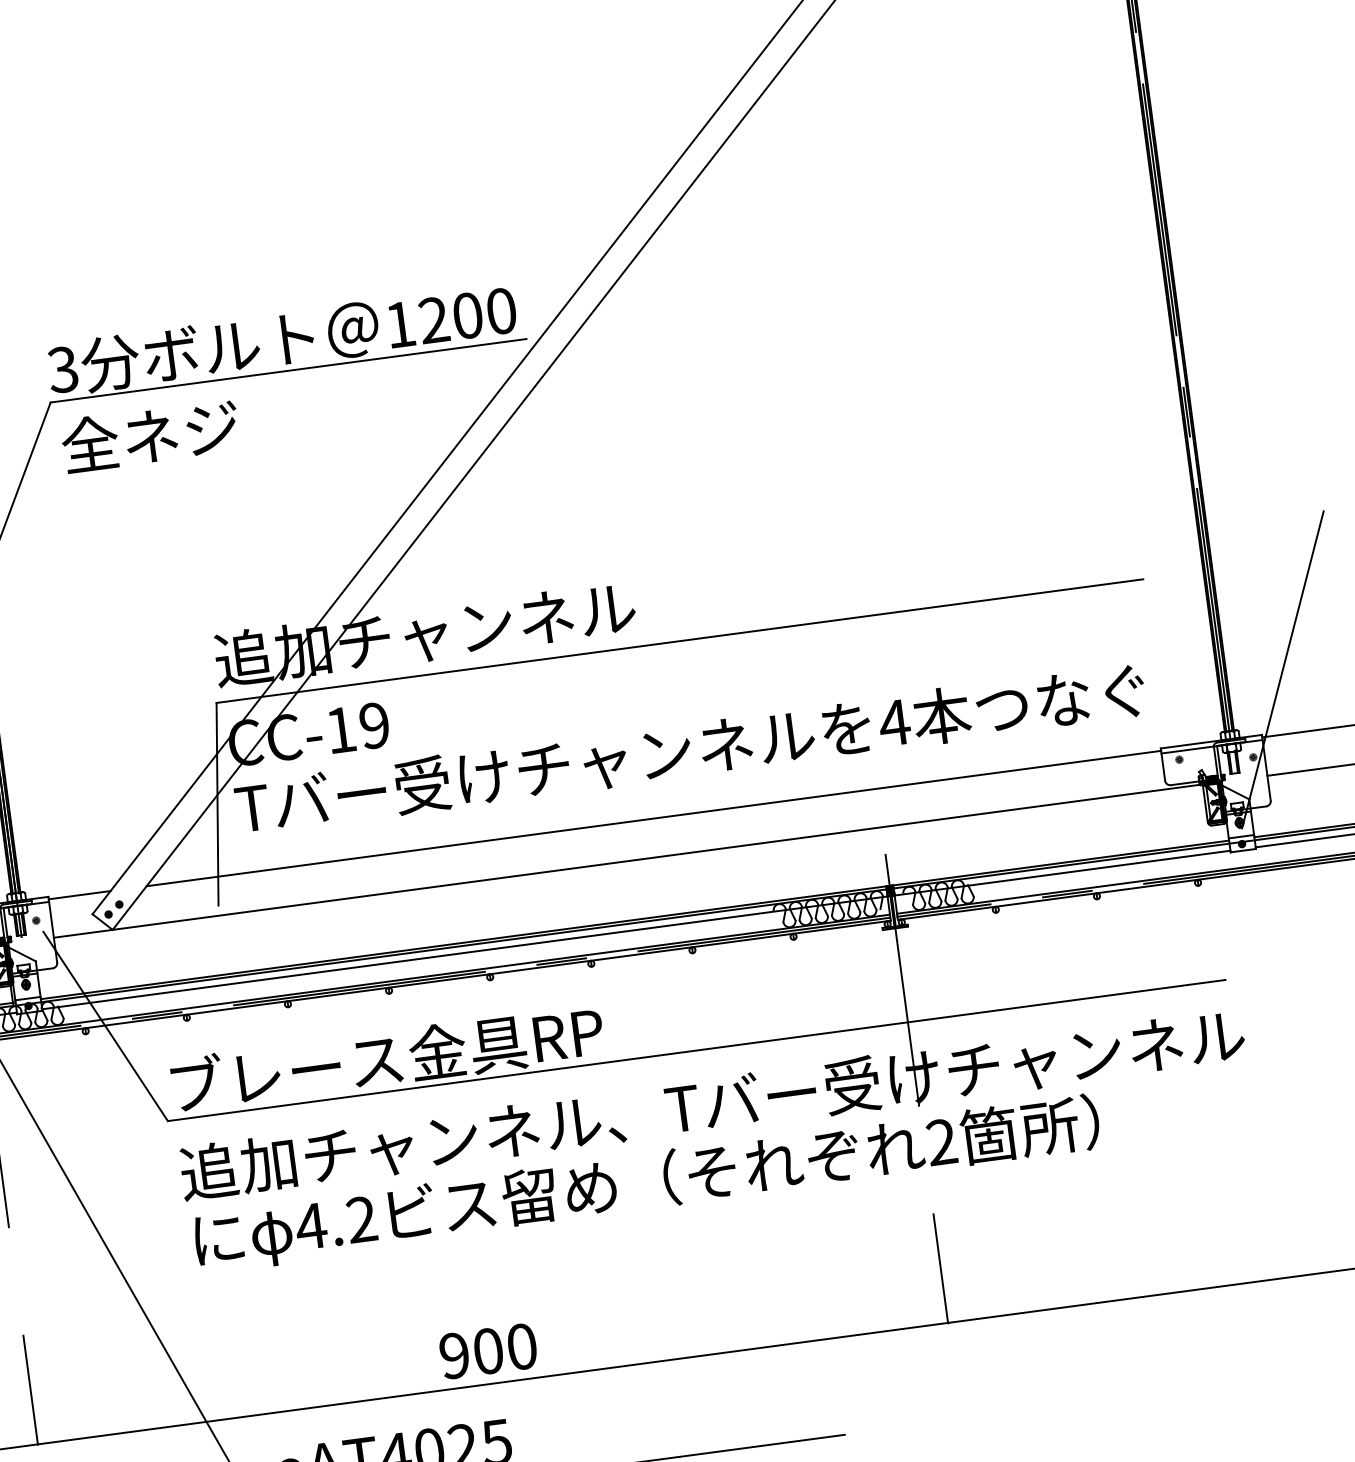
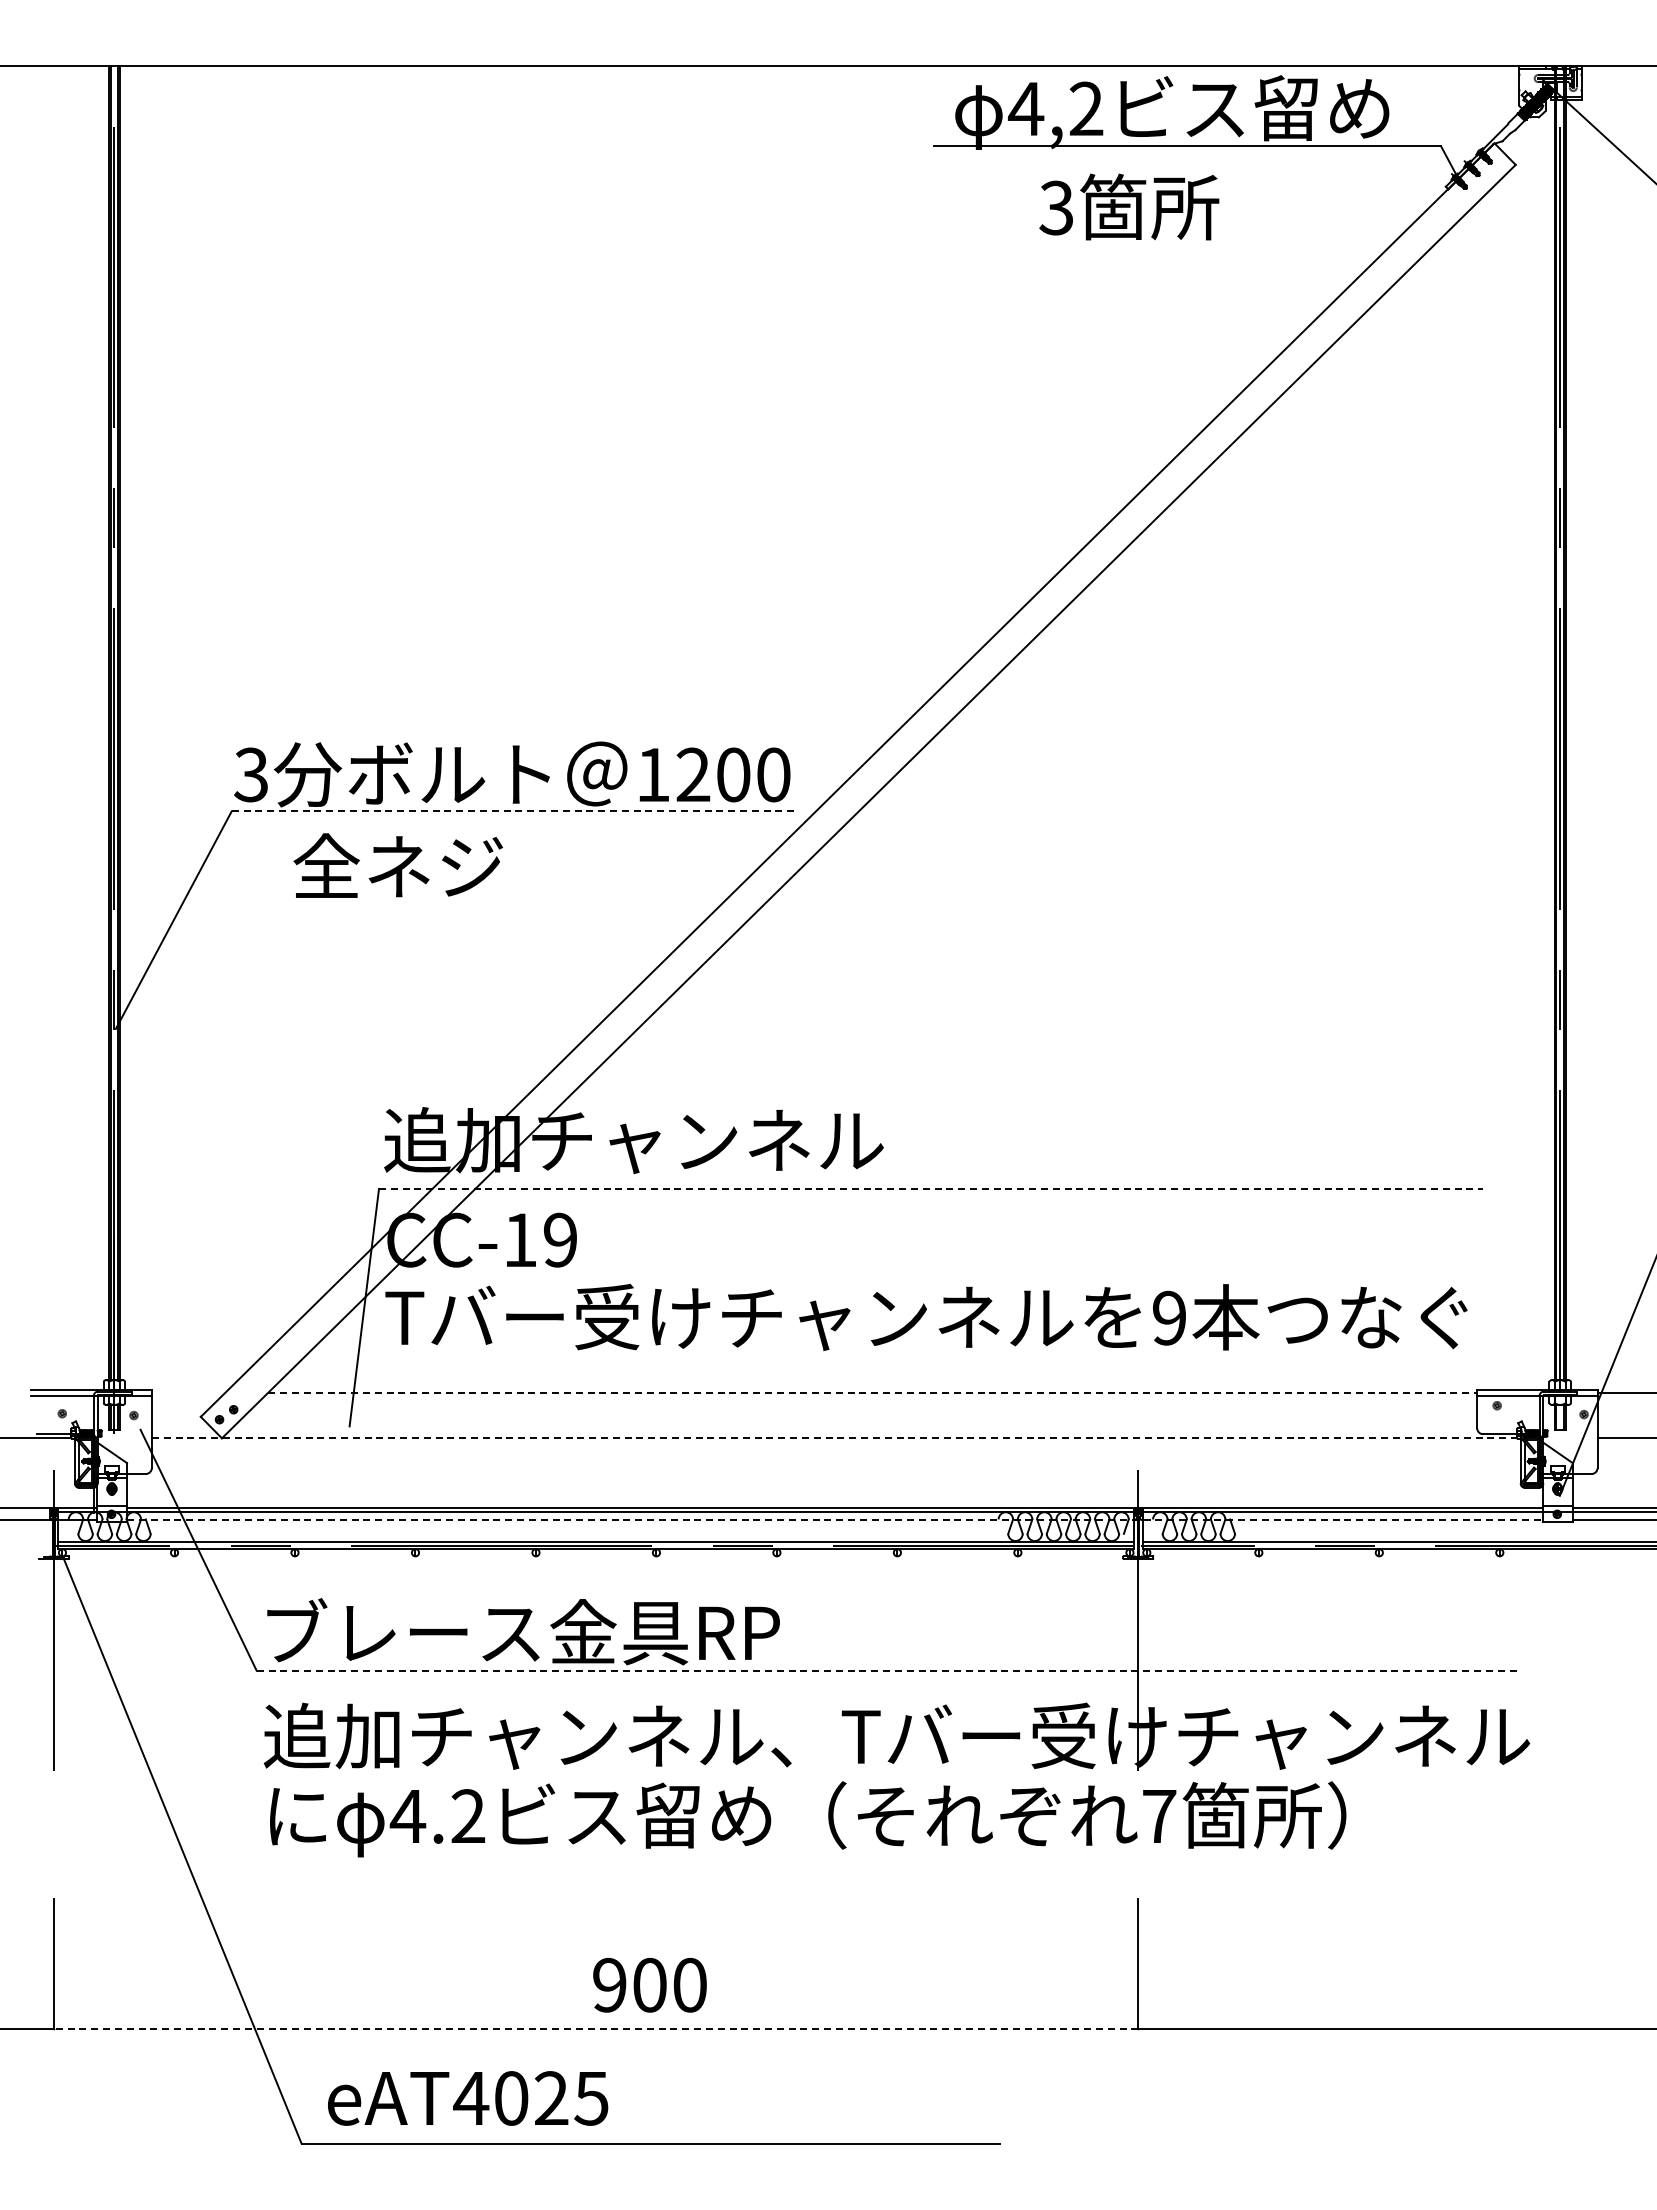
line: (288, 370) -> (515, 811), solid -> dashed
text: (149, 435) -> (397, 865), moved
line: (680, 640) -> (931, 1188), solid -> dashed
text: (894, 722) -> (1169, 1317), 4 -> 9
line: (654, 818) -> (873, 1392), solid -> dashed
line: (626, 861) -> (834, 1438), solid -> dashed
line: (79, 895) -> (188, 1392), removed
line: (636, 930) -> (834, 1520), solid -> dashed
line: (696, 1050) -> (886, 1670), solid -> dashed
text: (941, 1141) -> (1159, 1815), 2 -> 7
text: (488, 1351) -> (649, 1985), moved
line: (492, 1383) -> (595, 2028), solid -> dashed

